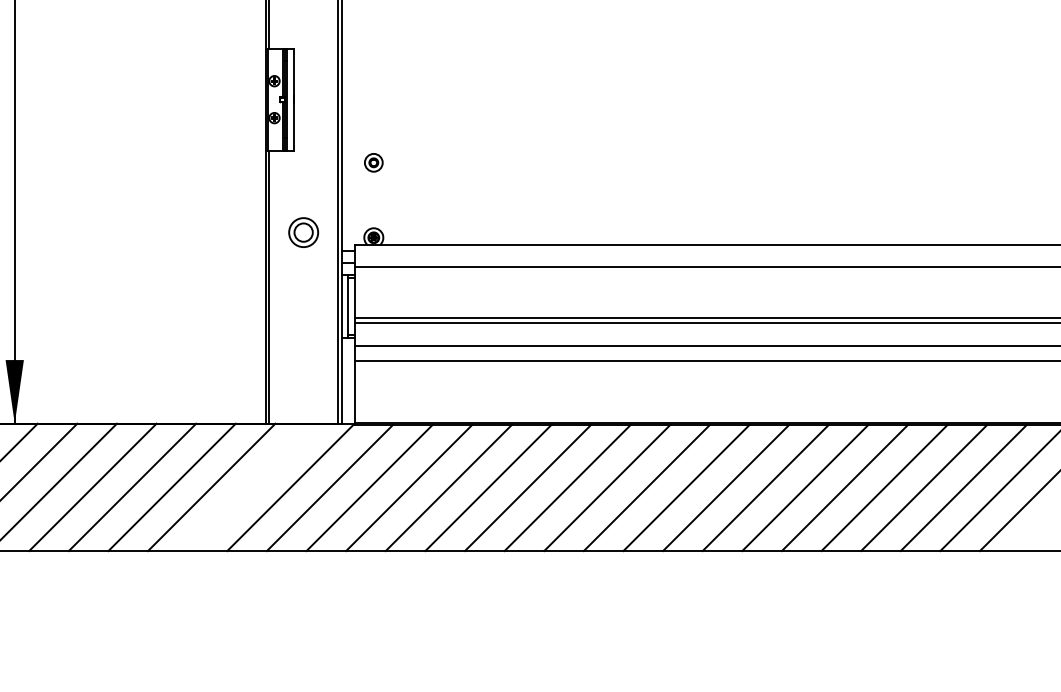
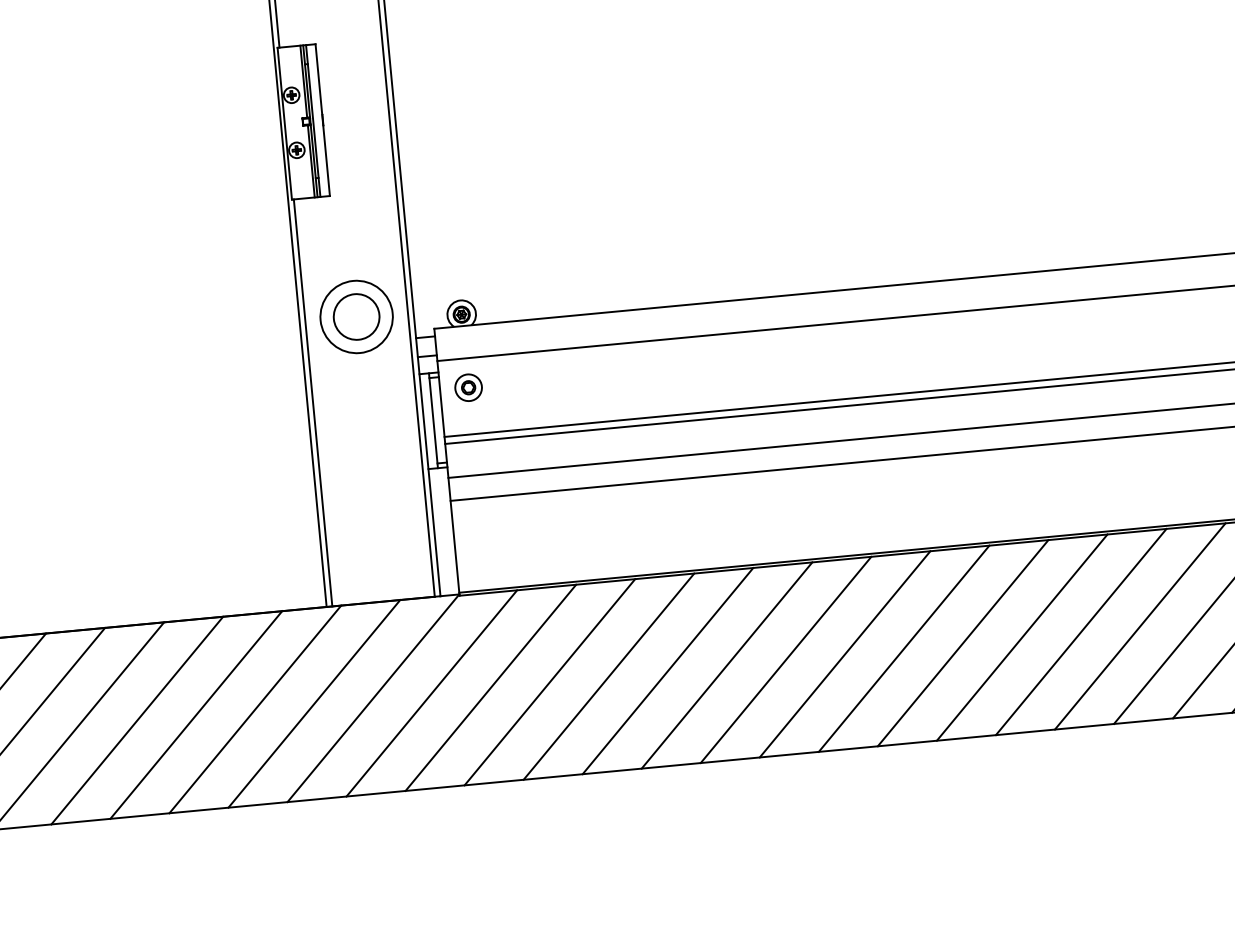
part: (373, 162) -> (468, 387), moved
part: (303, 232) -> (356, 316), size x1.67
line: (251, 487) -> (314, 704), added

